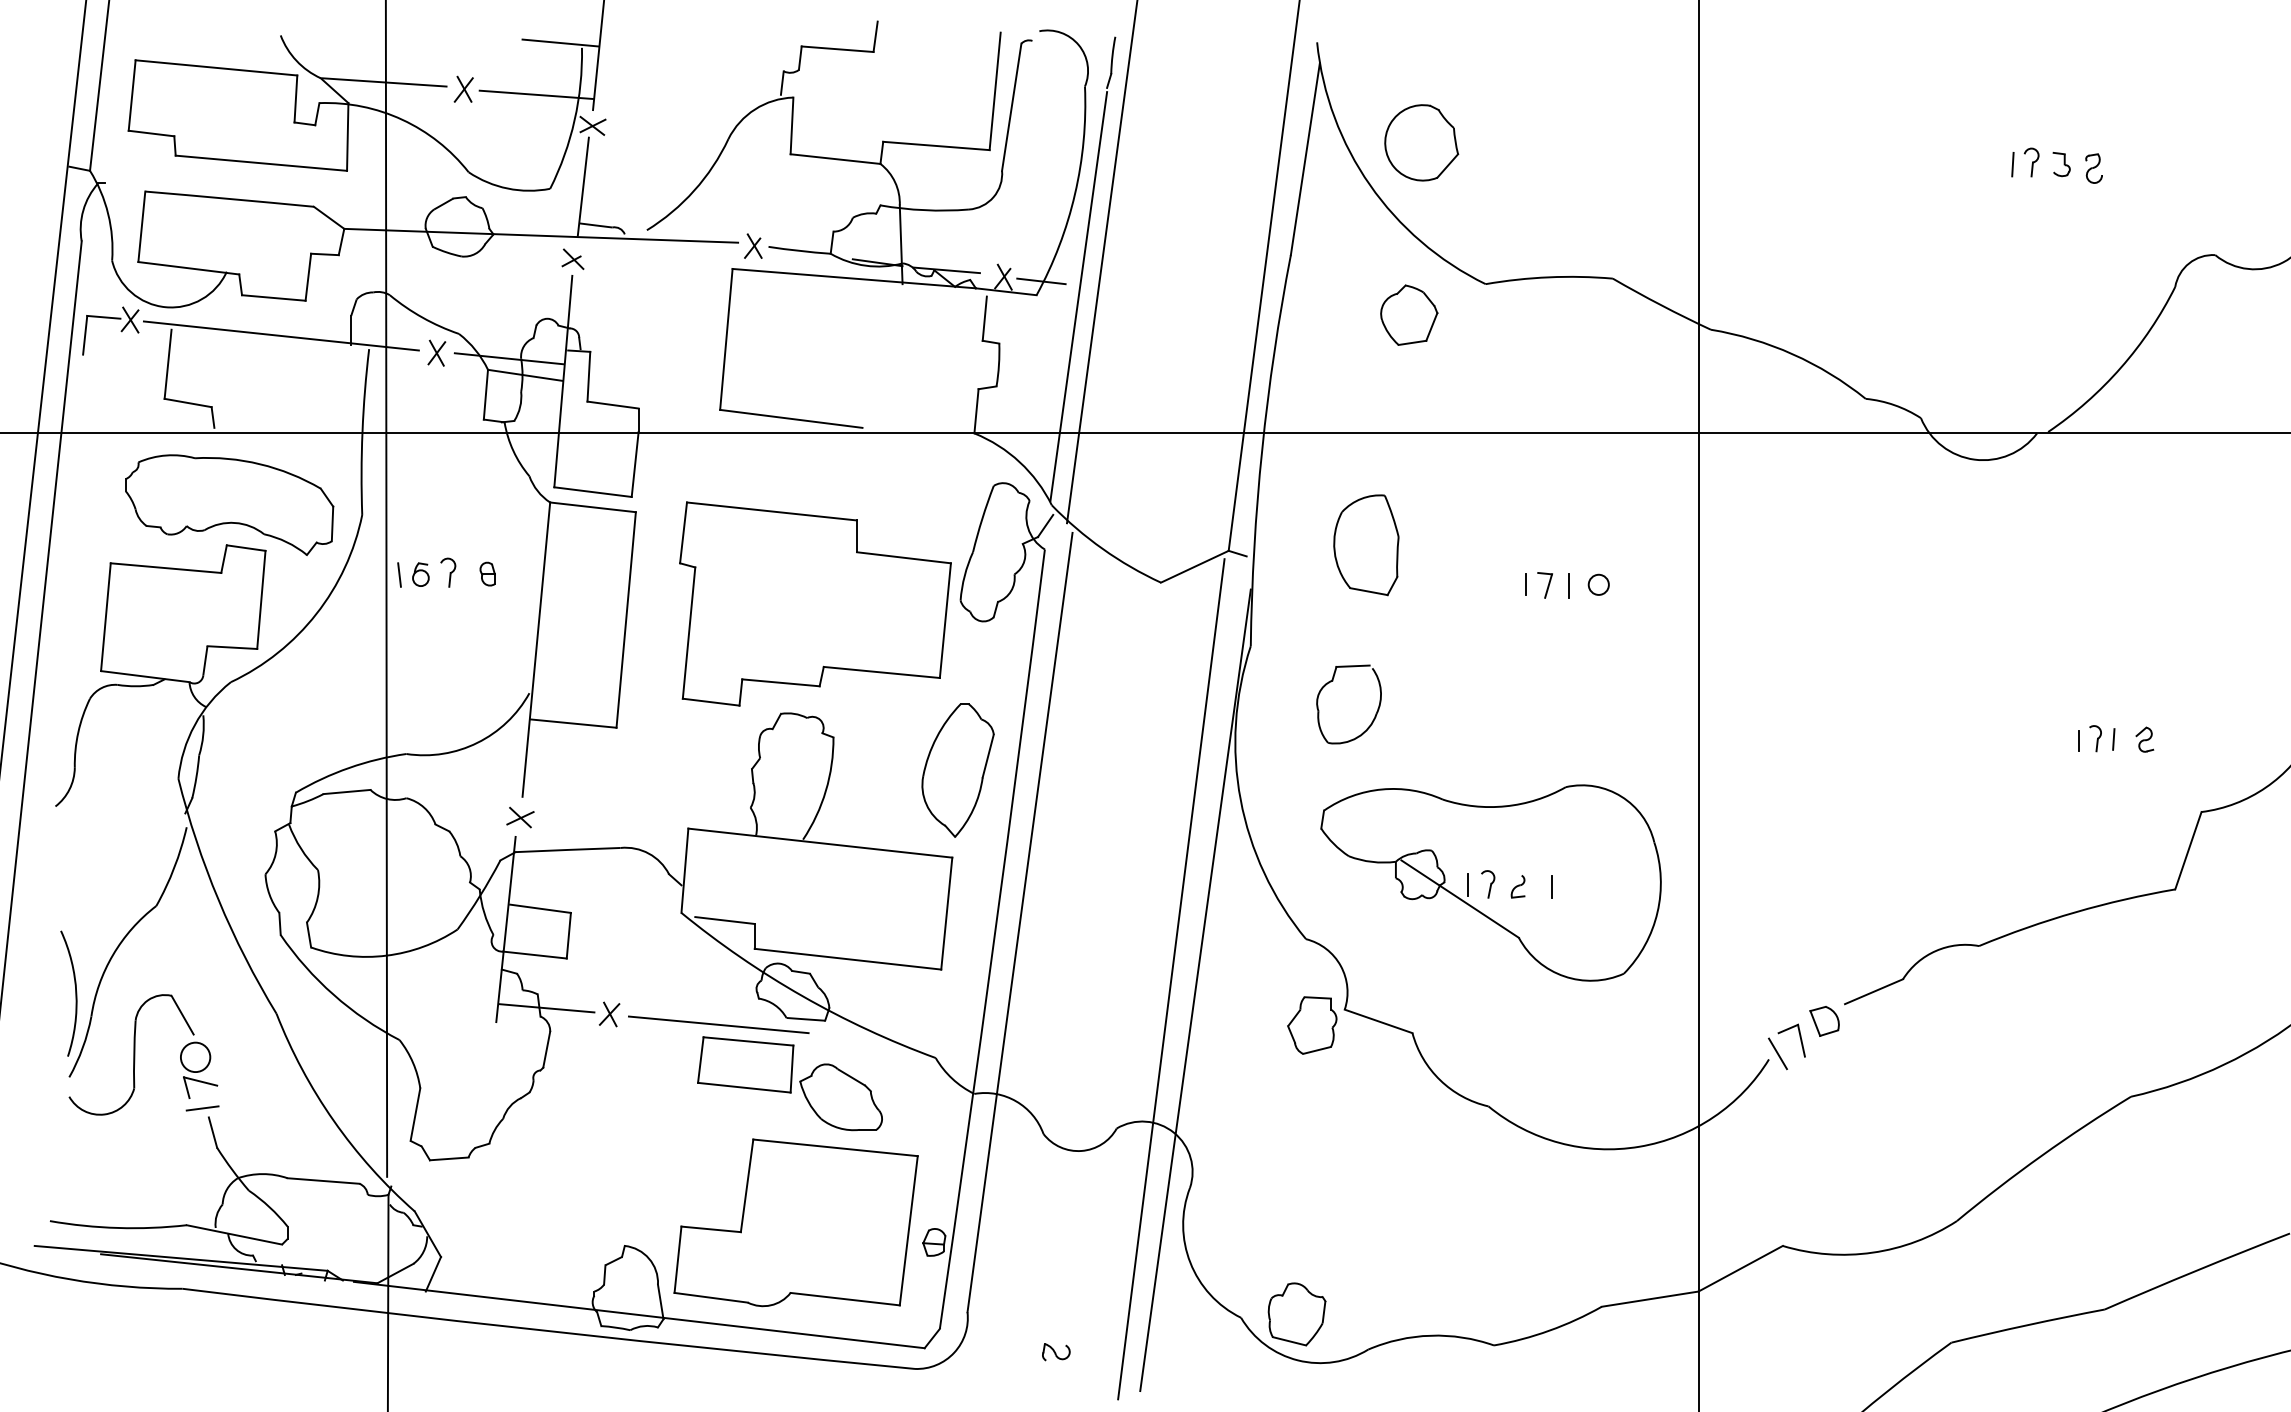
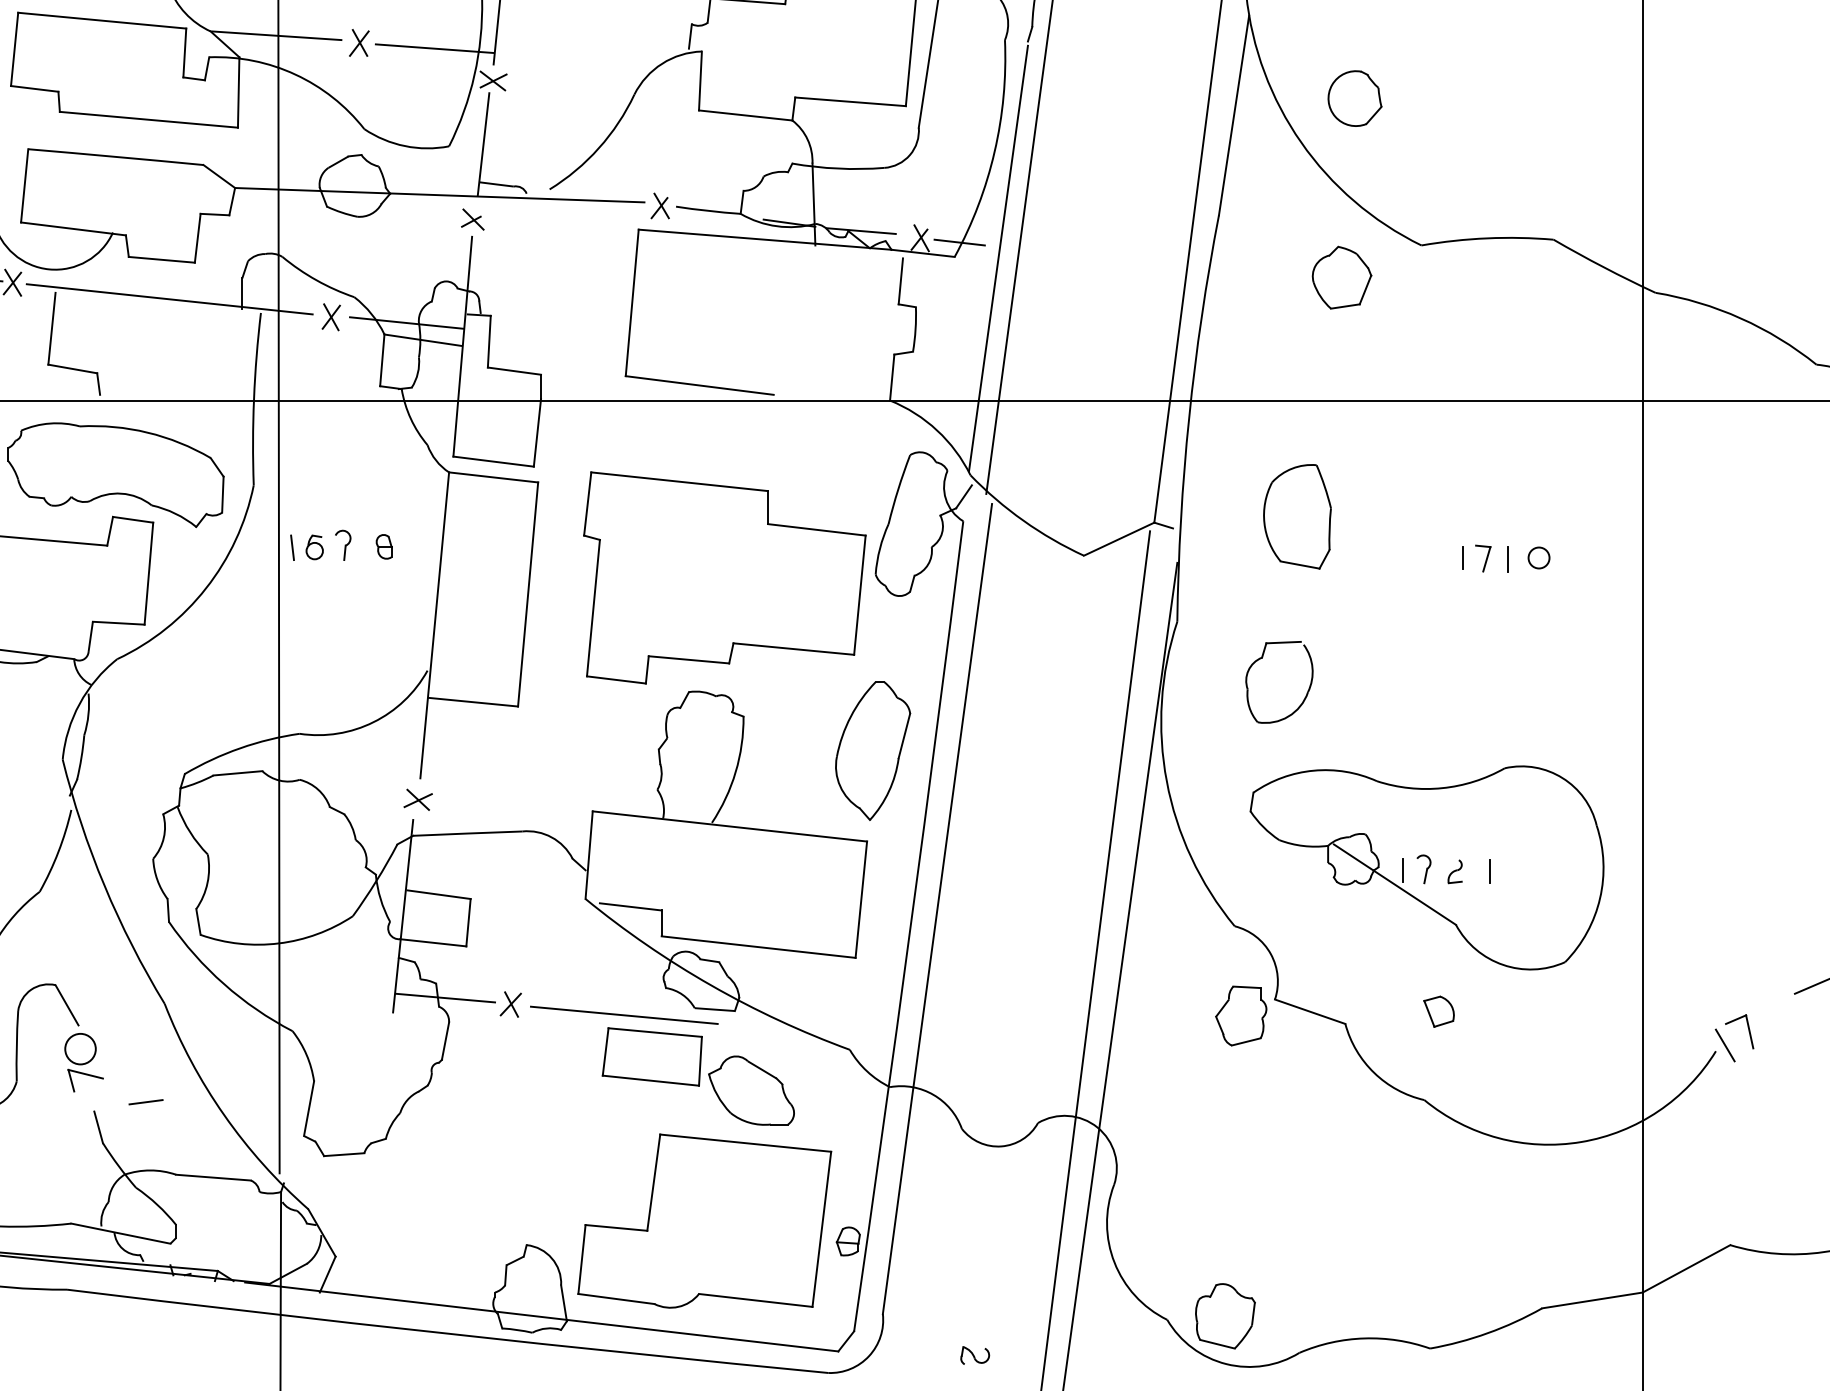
part: (1421, 142) -> (1354, 98), size x0.7
part: (1824, 1021) -> (1438, 1011), moved
line: (202, 1108) -> (145, 1102), moved

